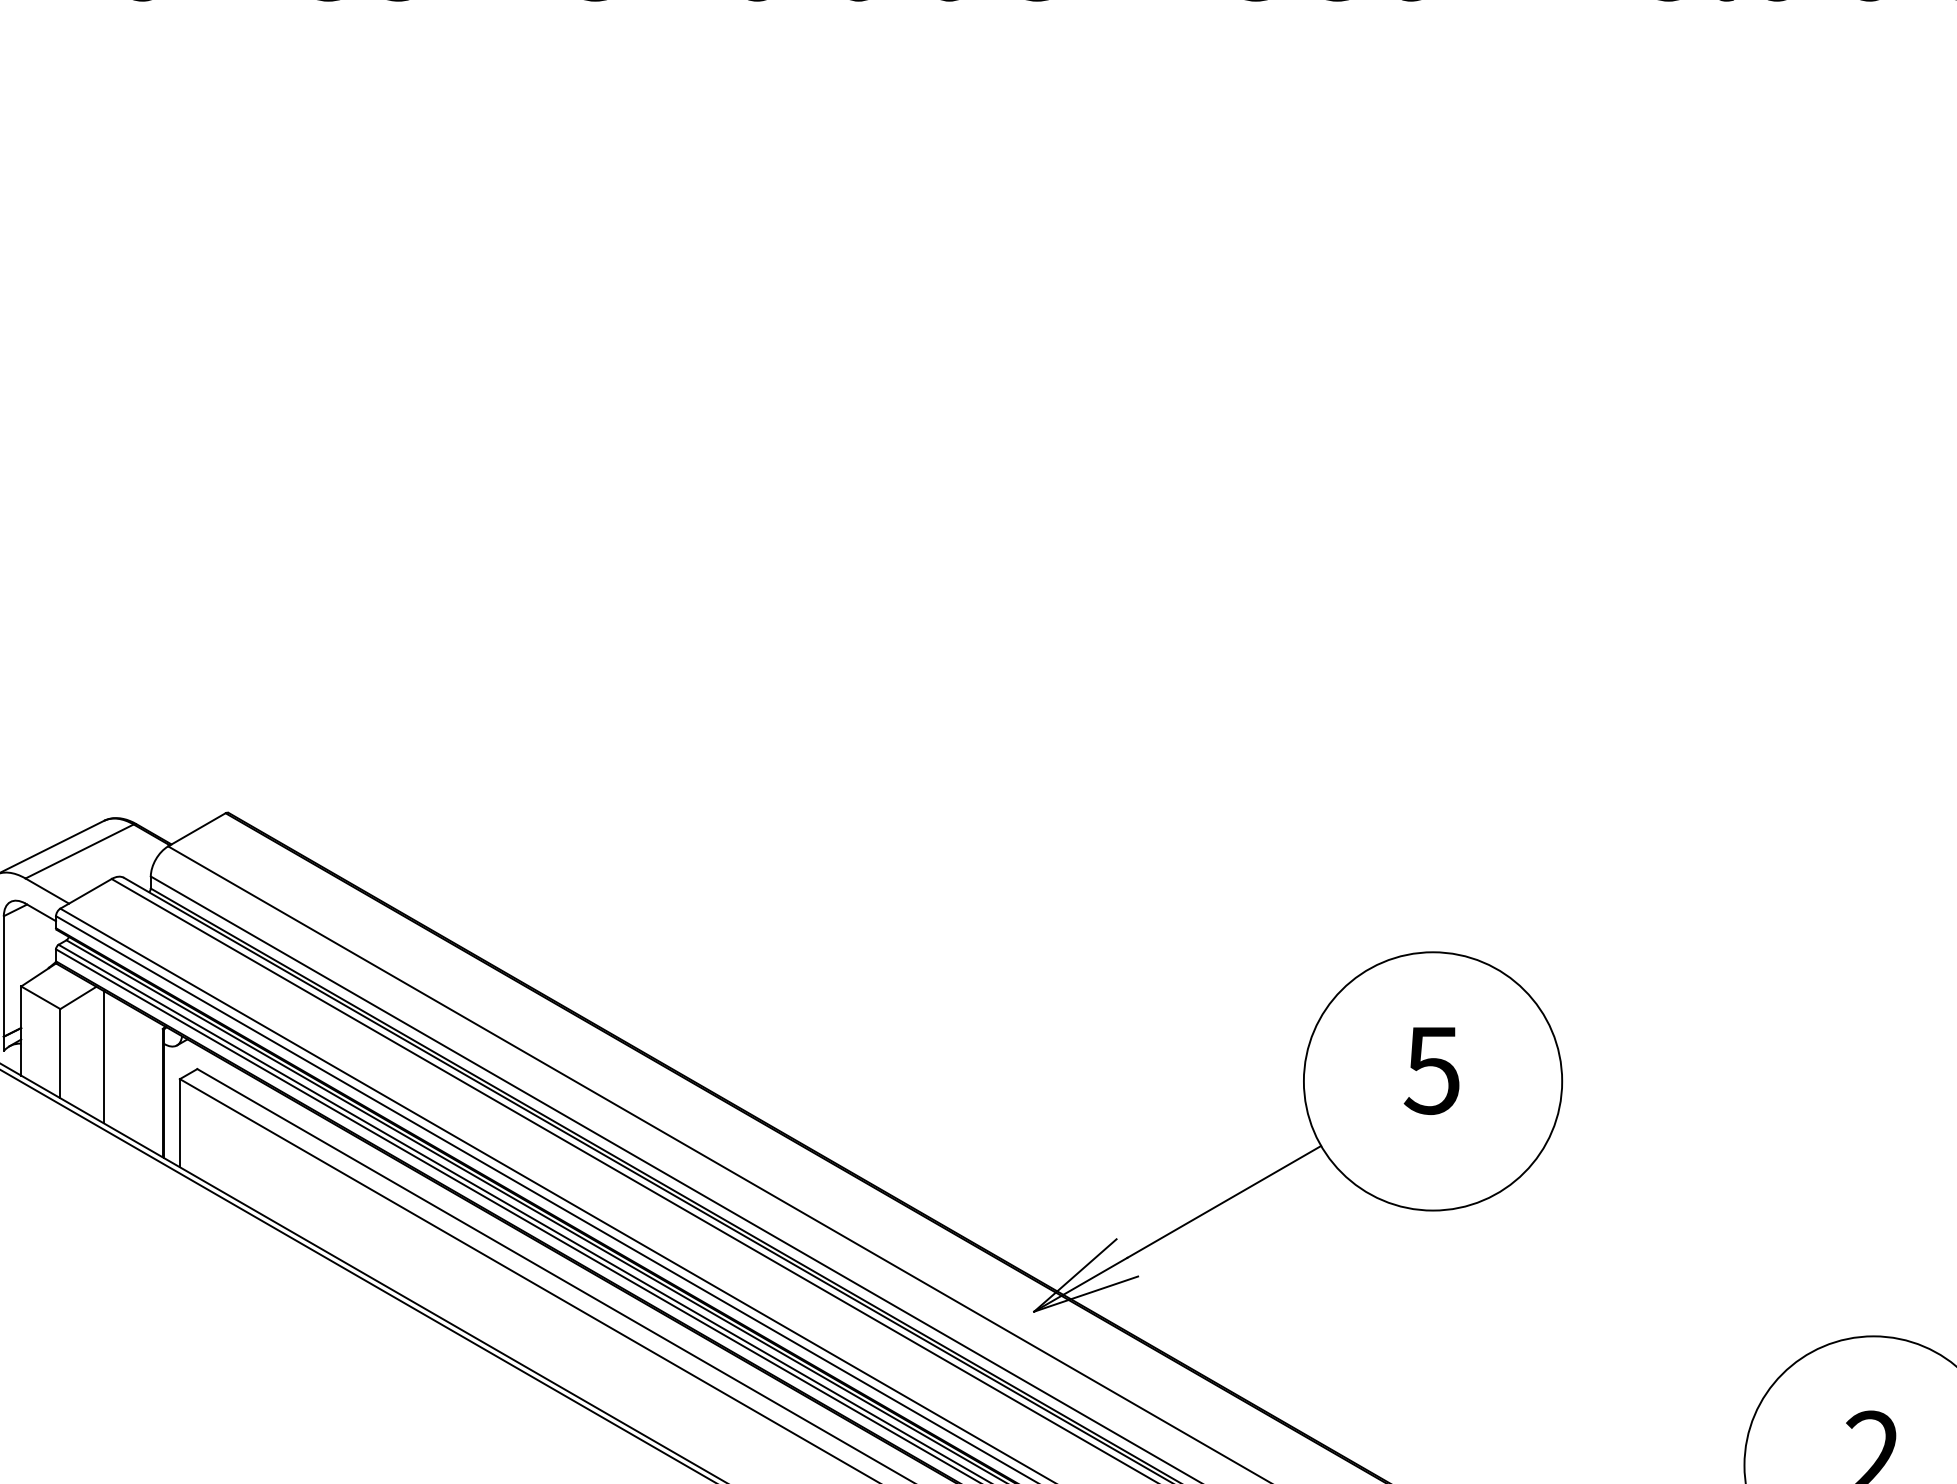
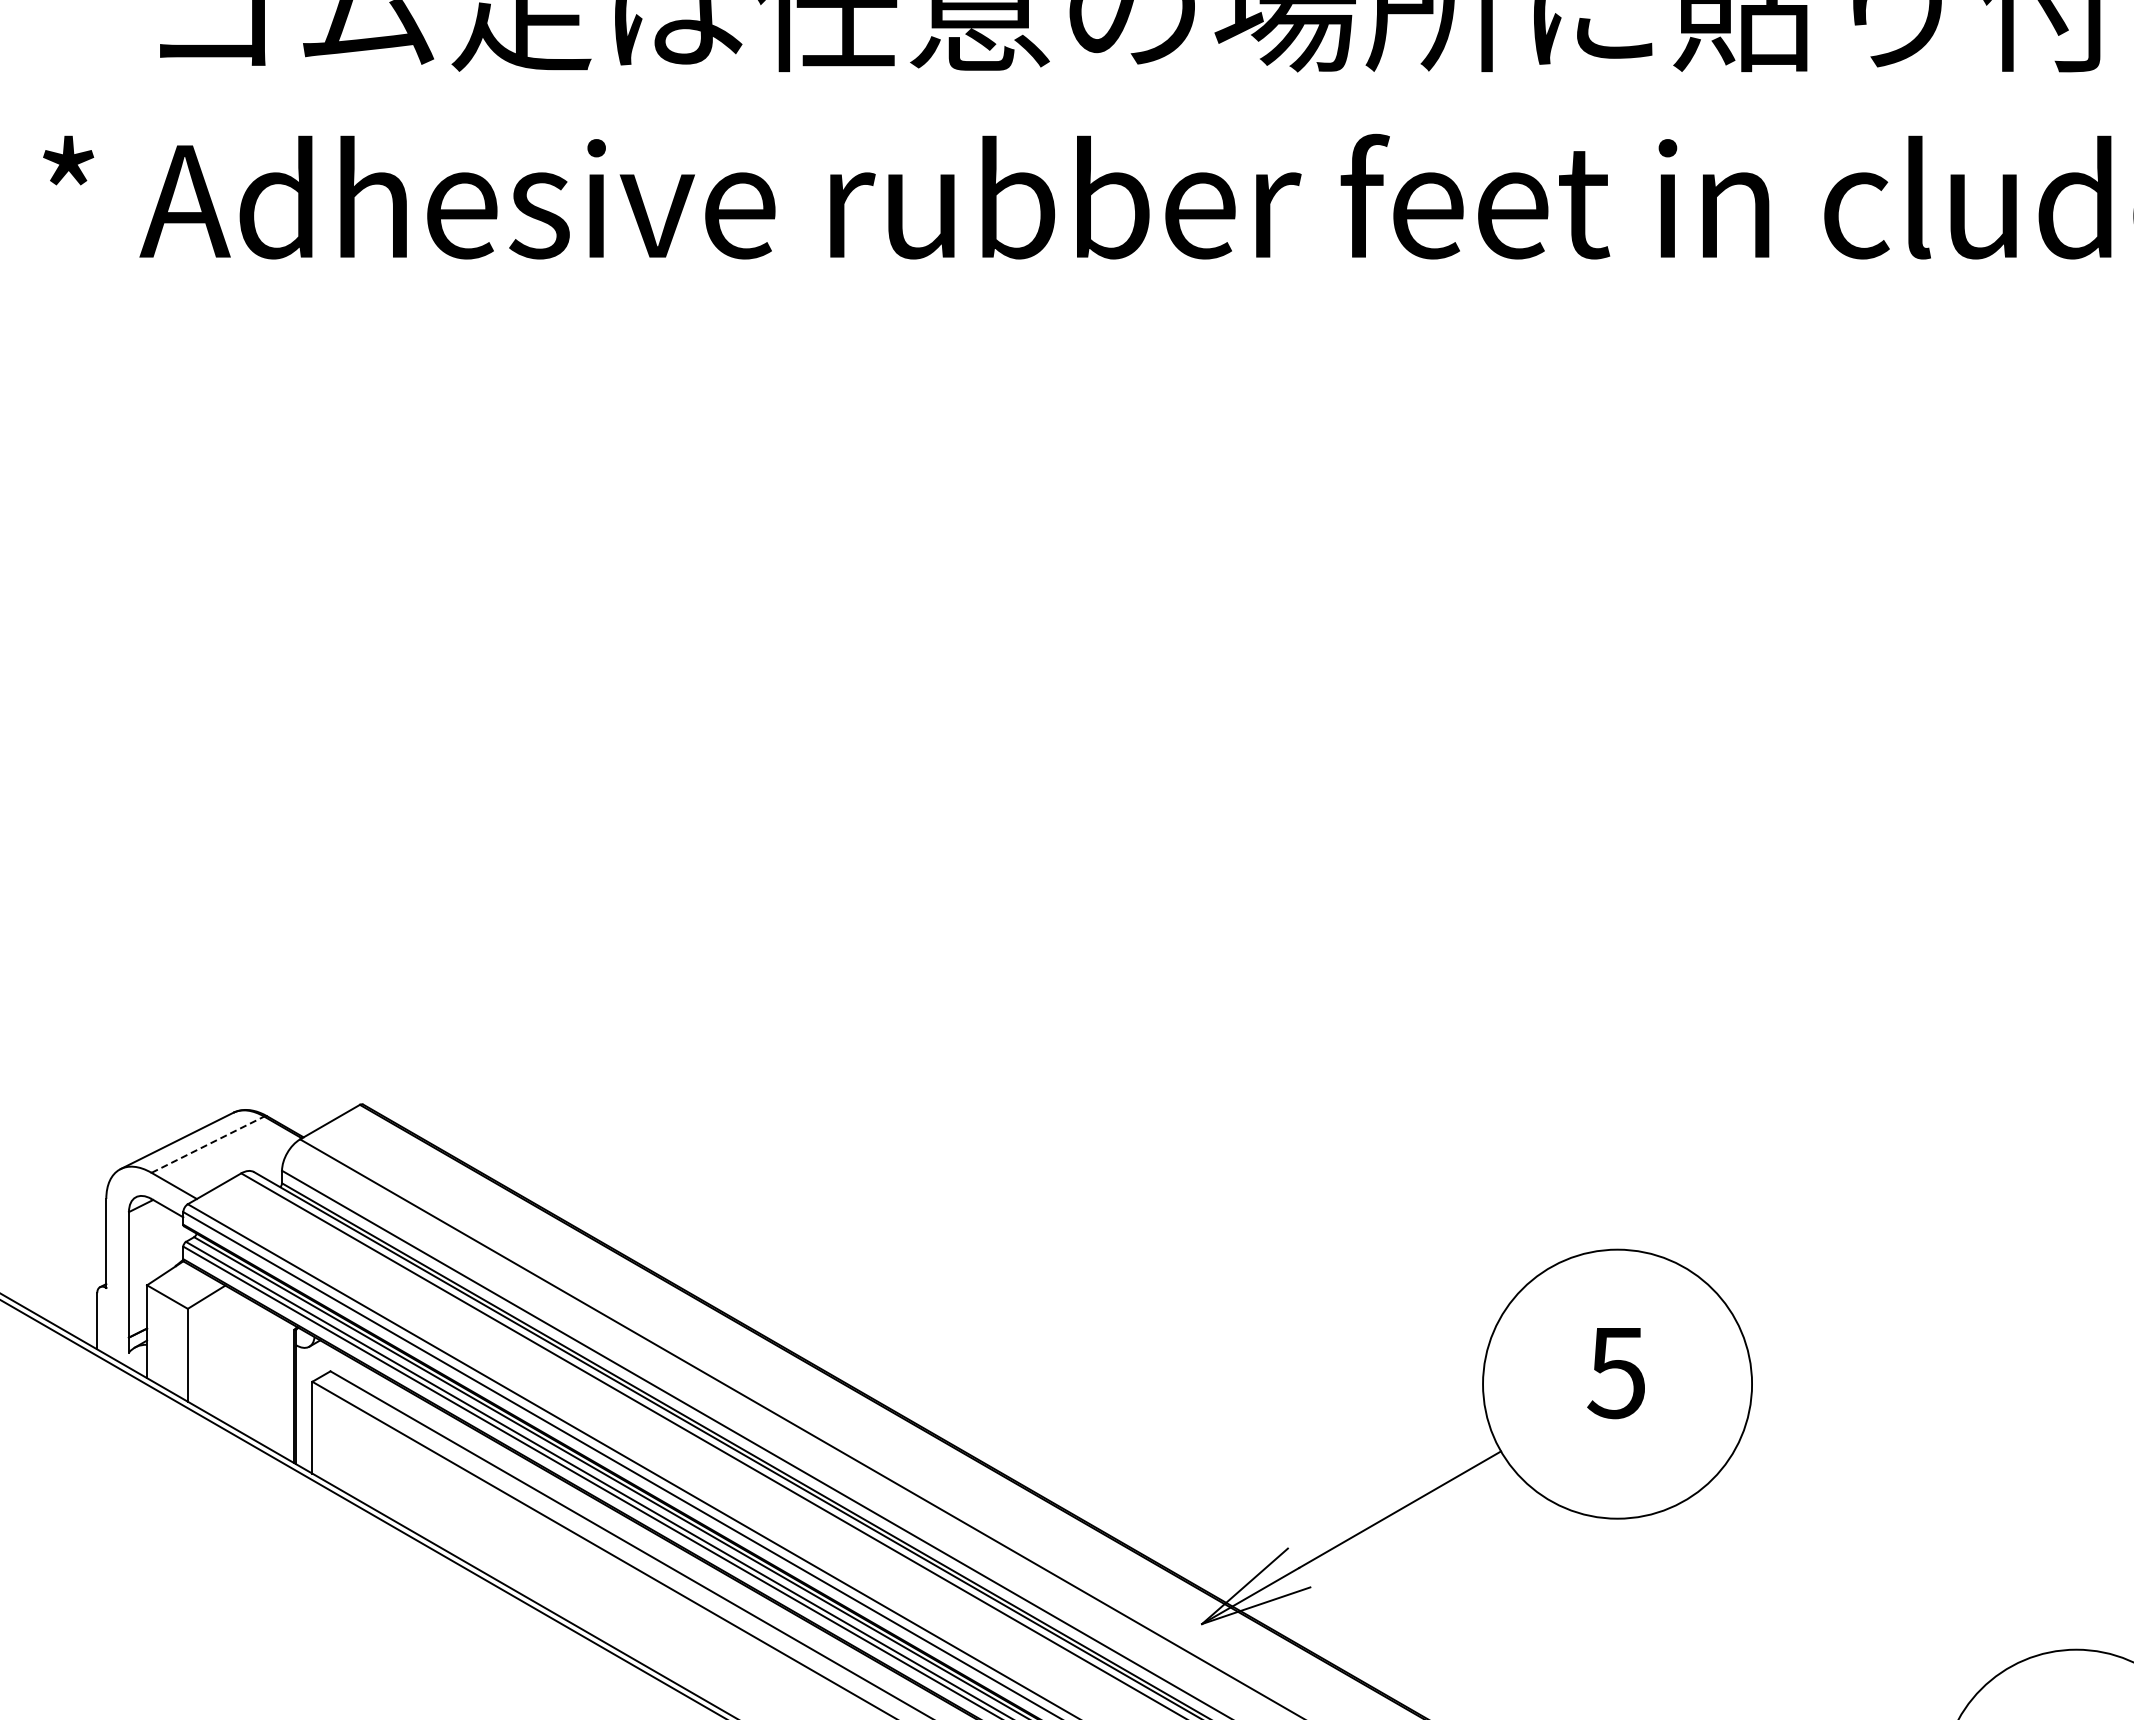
line: (79, 851) -> (207, 1144), solid -> dashed
line: (104, 1056) -> (233, 1358), removed

